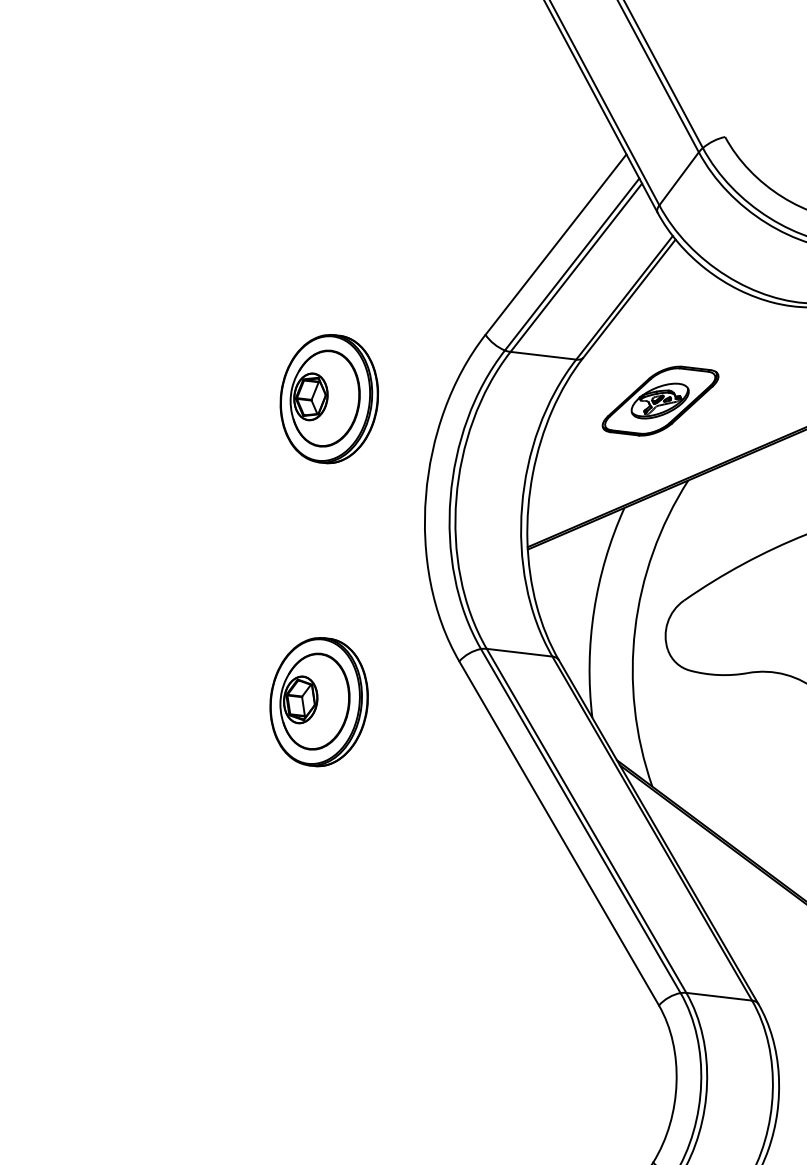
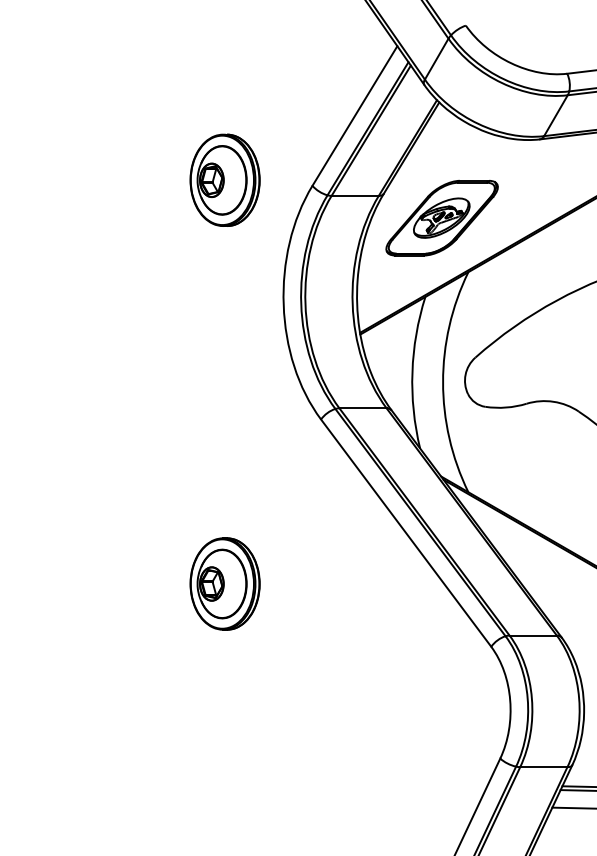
part: (328, 397) -> (224, 179), moved
part: (659, 401) -> (441, 218), size x1.43
part: (318, 701) -> (224, 583), moved

